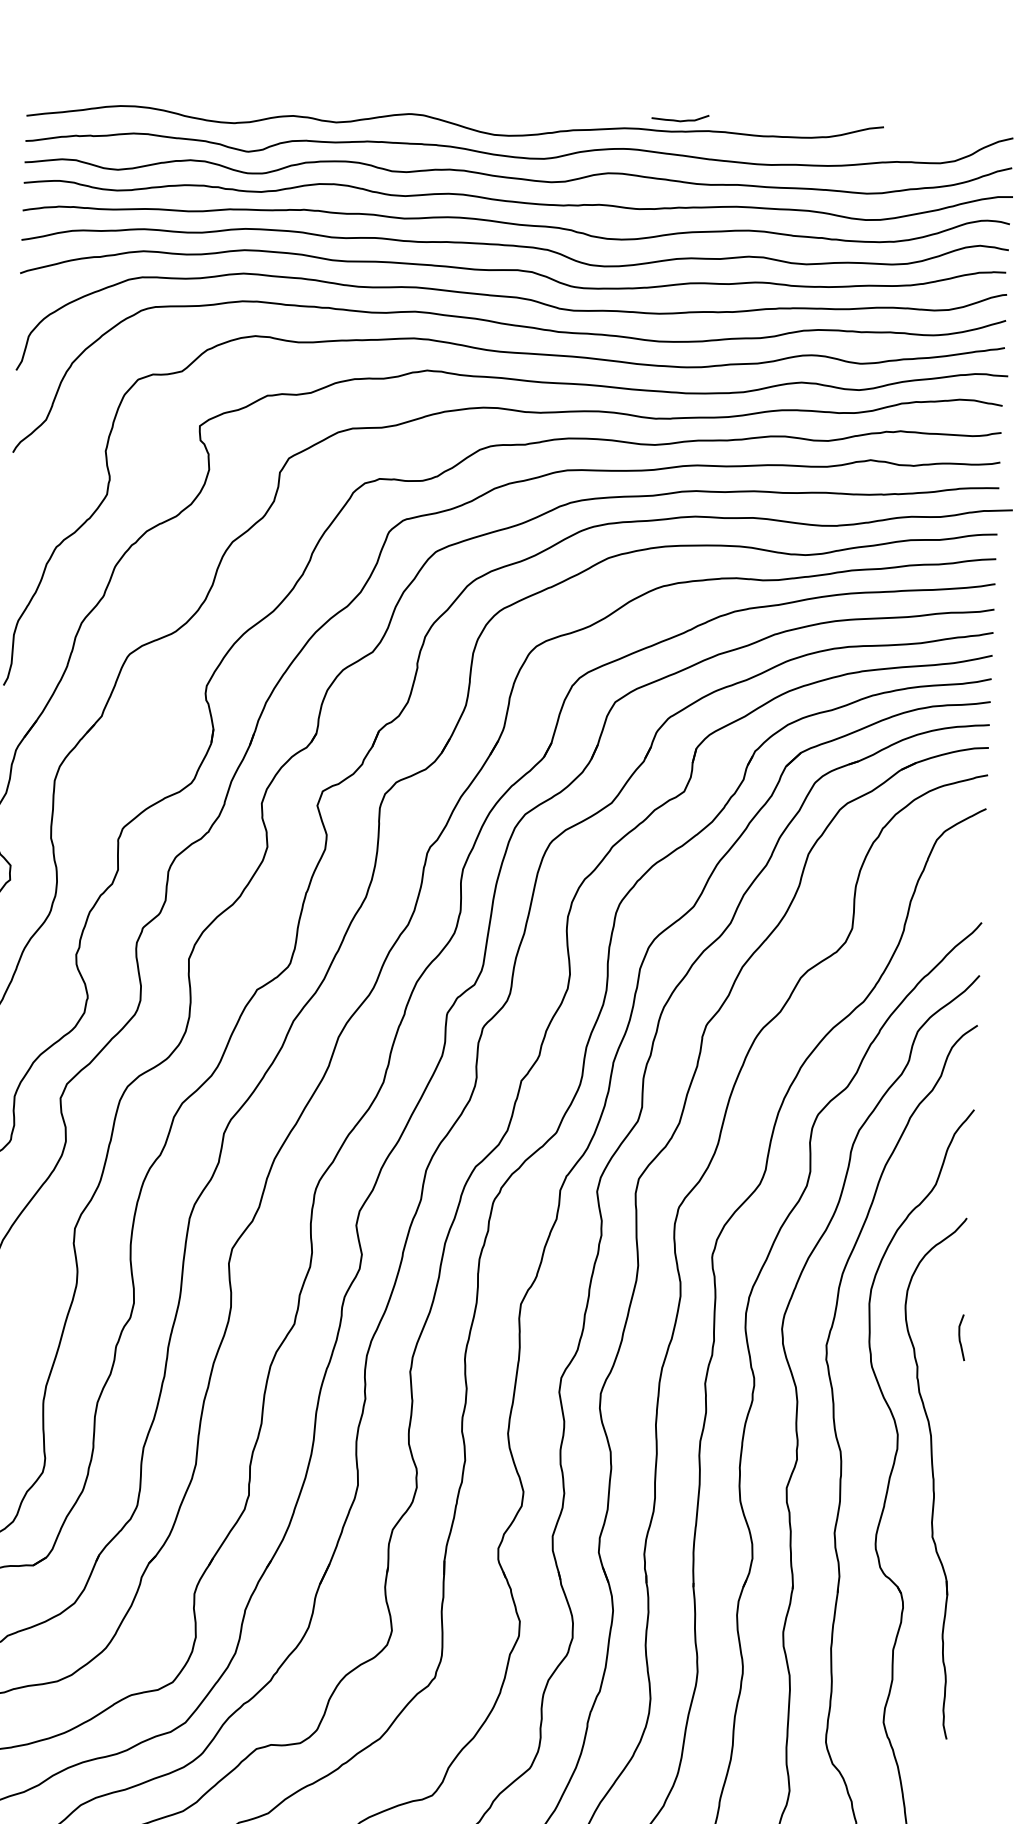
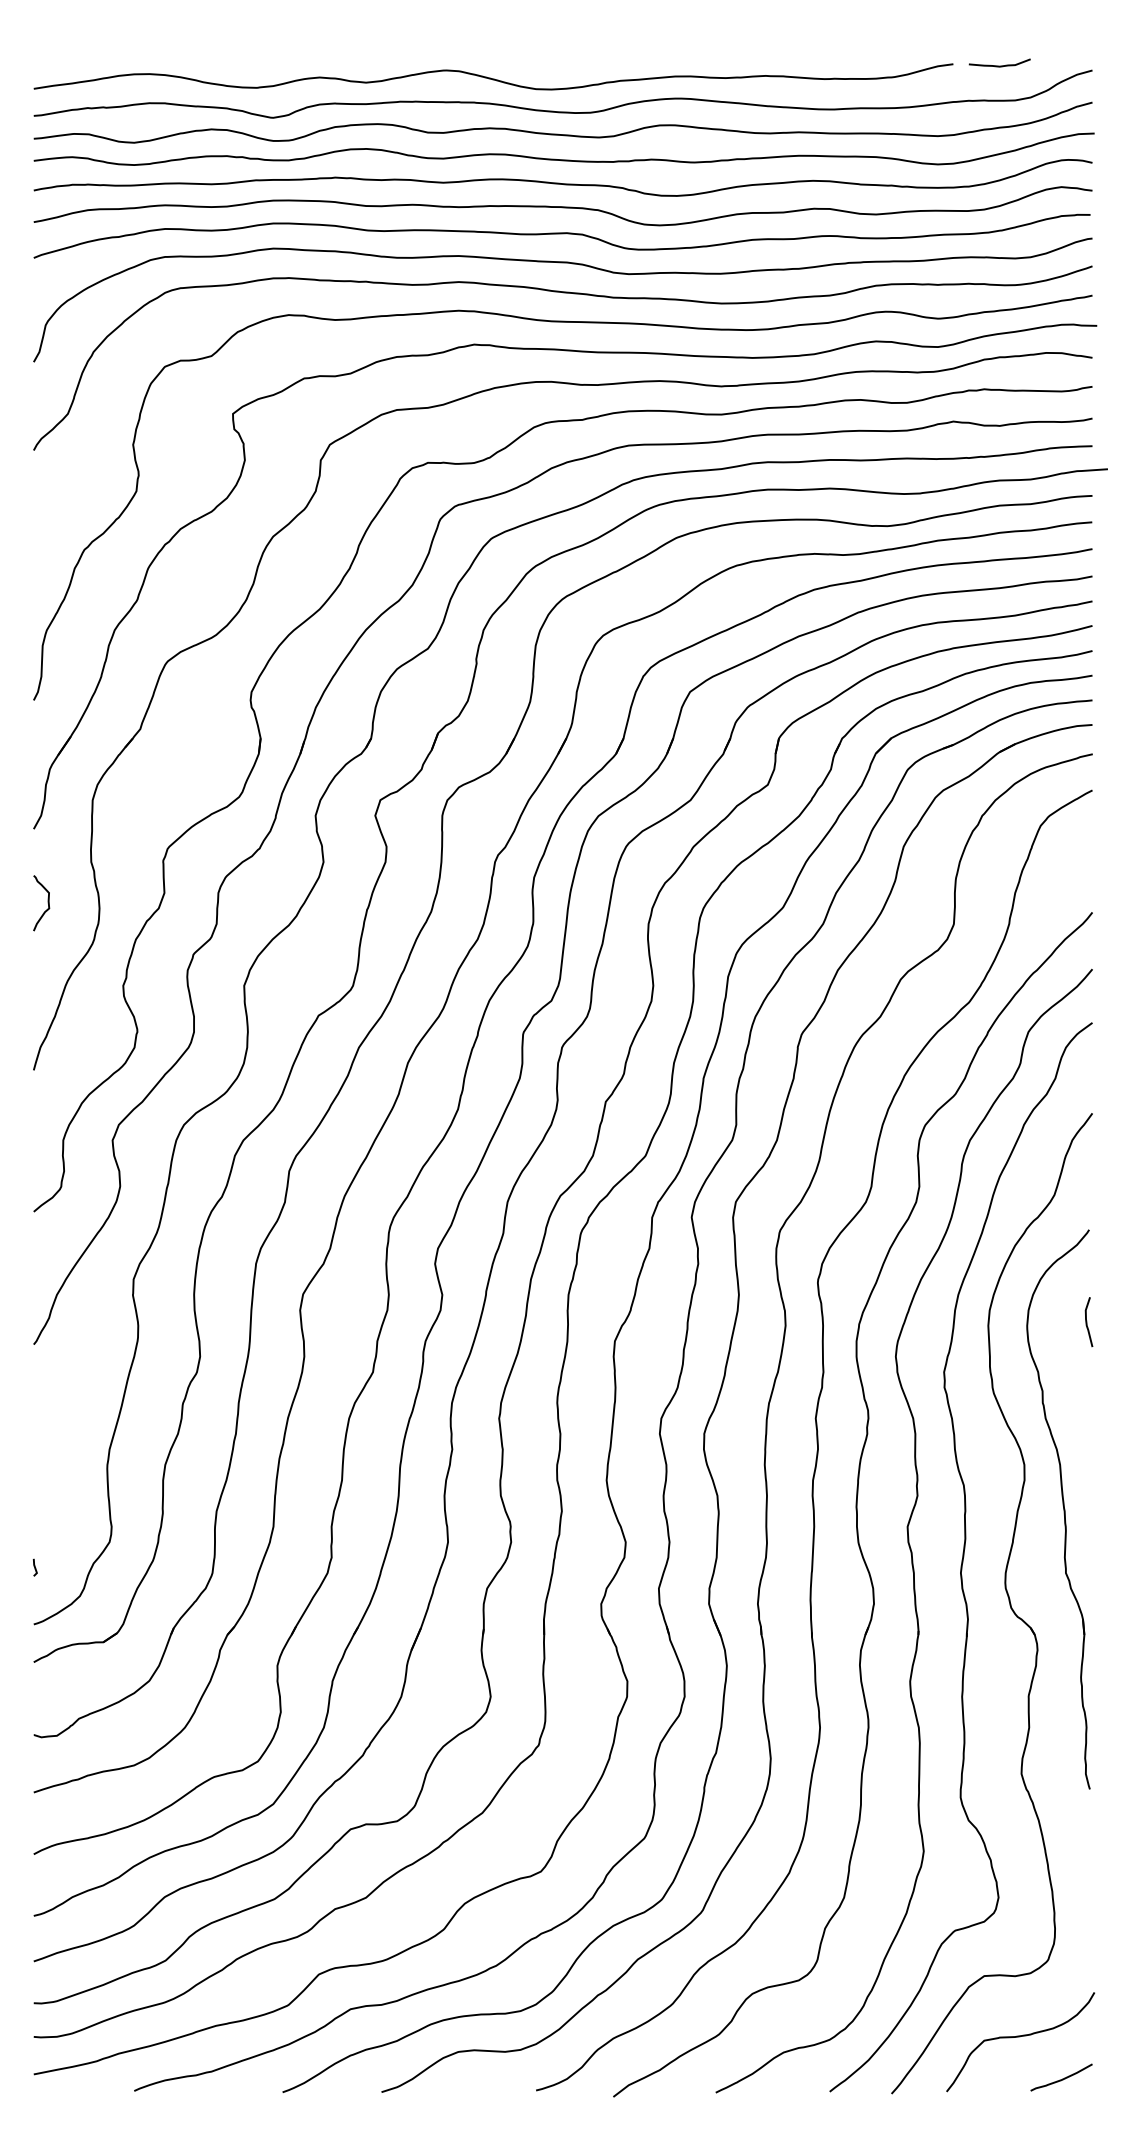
curve: (680, 120) -> (999, 65), moved
curve: (960, 1337) -> (1087, 1322), moved

